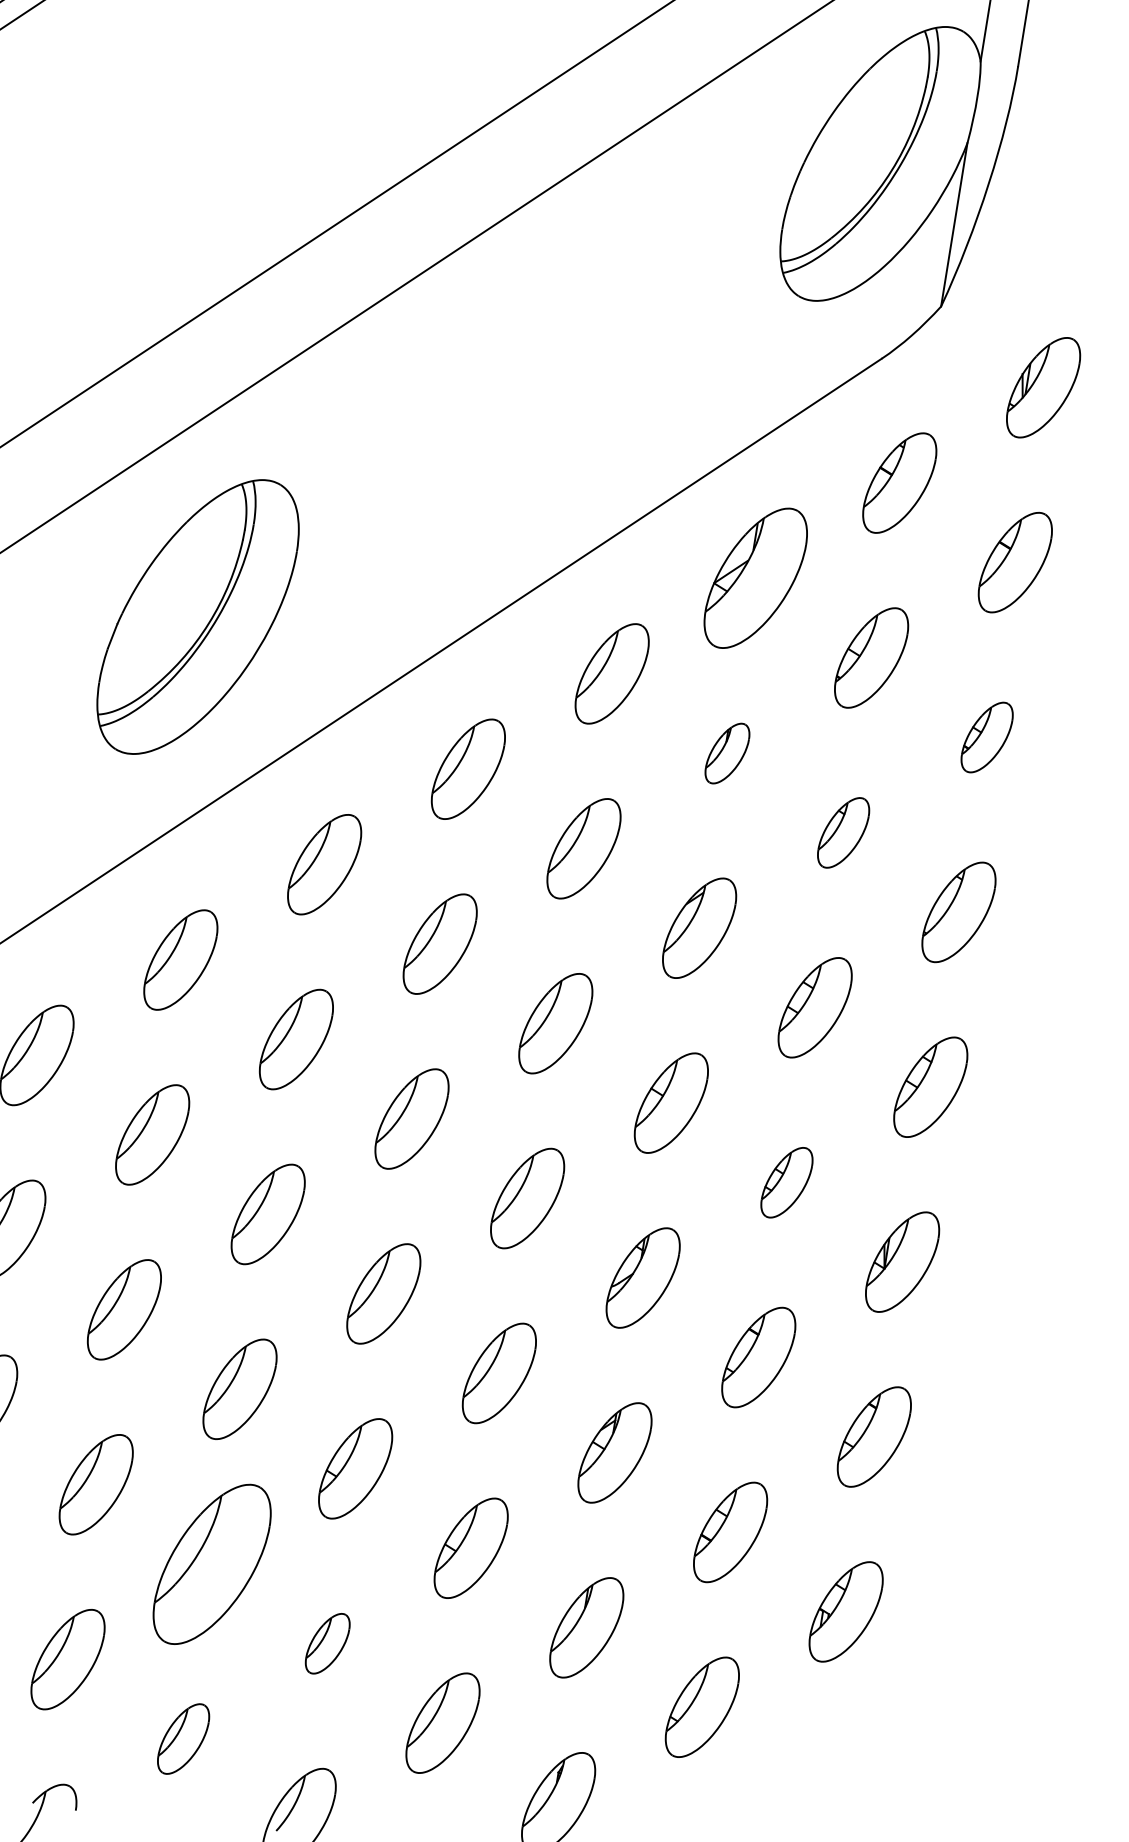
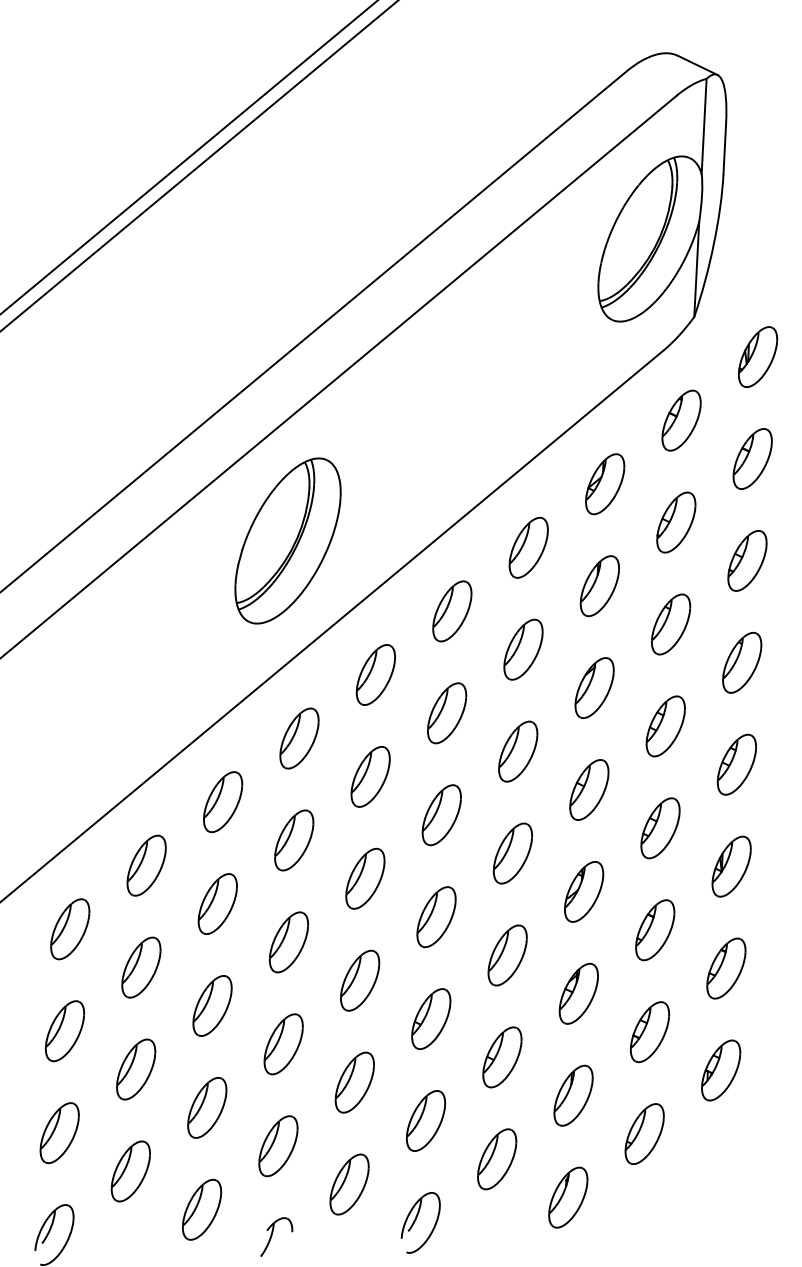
part: (756, 579) -> (605, 484), size x0.71
part: (987, 736) -> (747, 560), size x1.43
part: (727, 753) -> (599, 586), size x1.67
part: (844, 832) -> (671, 624), size x1.43
part: (786, 1182) -> (660, 828), size x1.43
part: (211, 1563) -> (354, 1082), size x0.62
part: (328, 1642) -> (426, 1120), size x1.67
part: (183, 1738) -> (349, 1184), size x1.43

